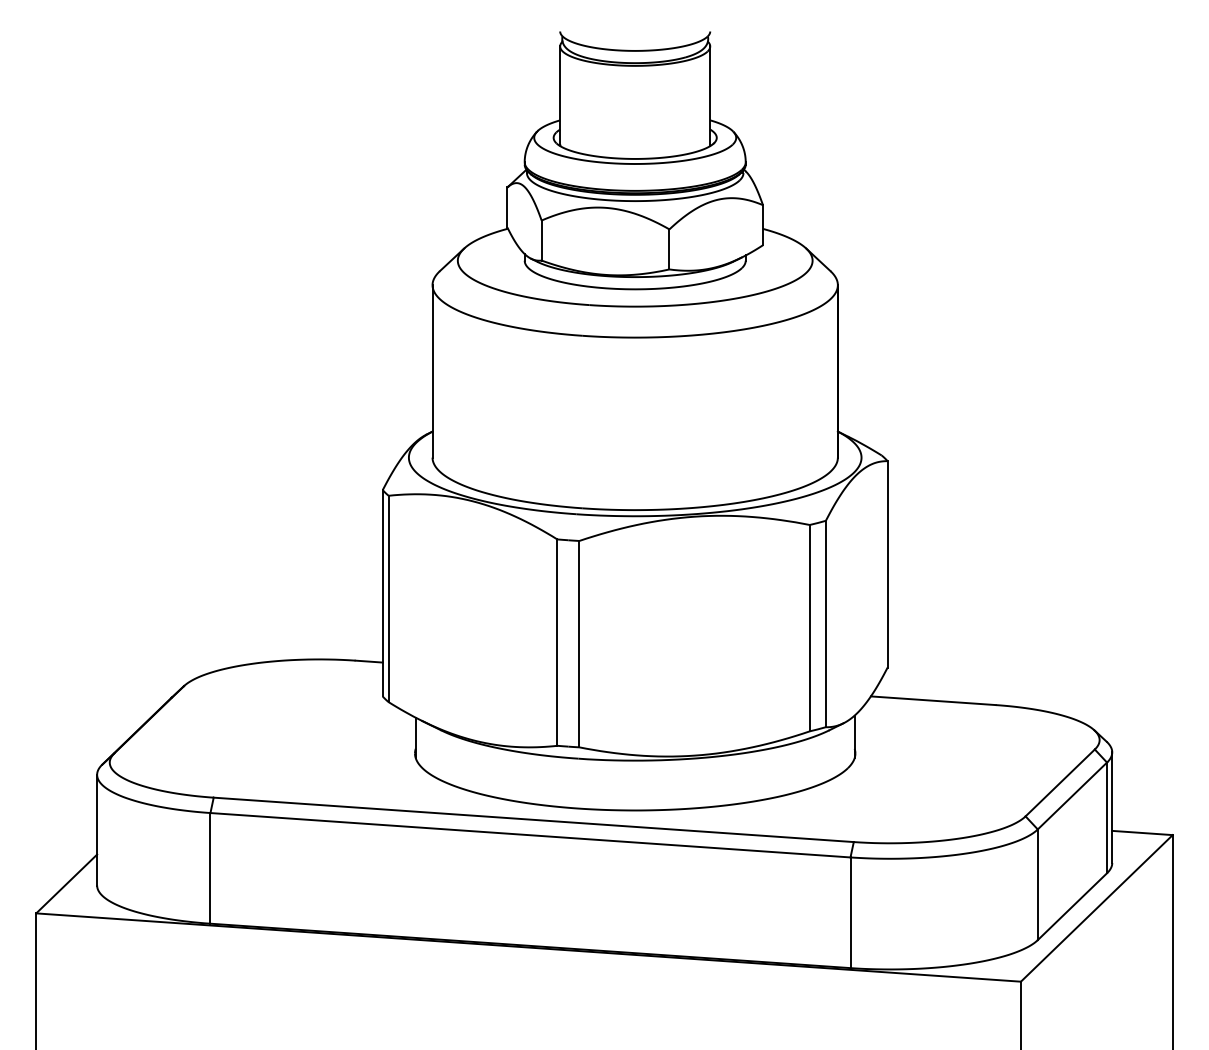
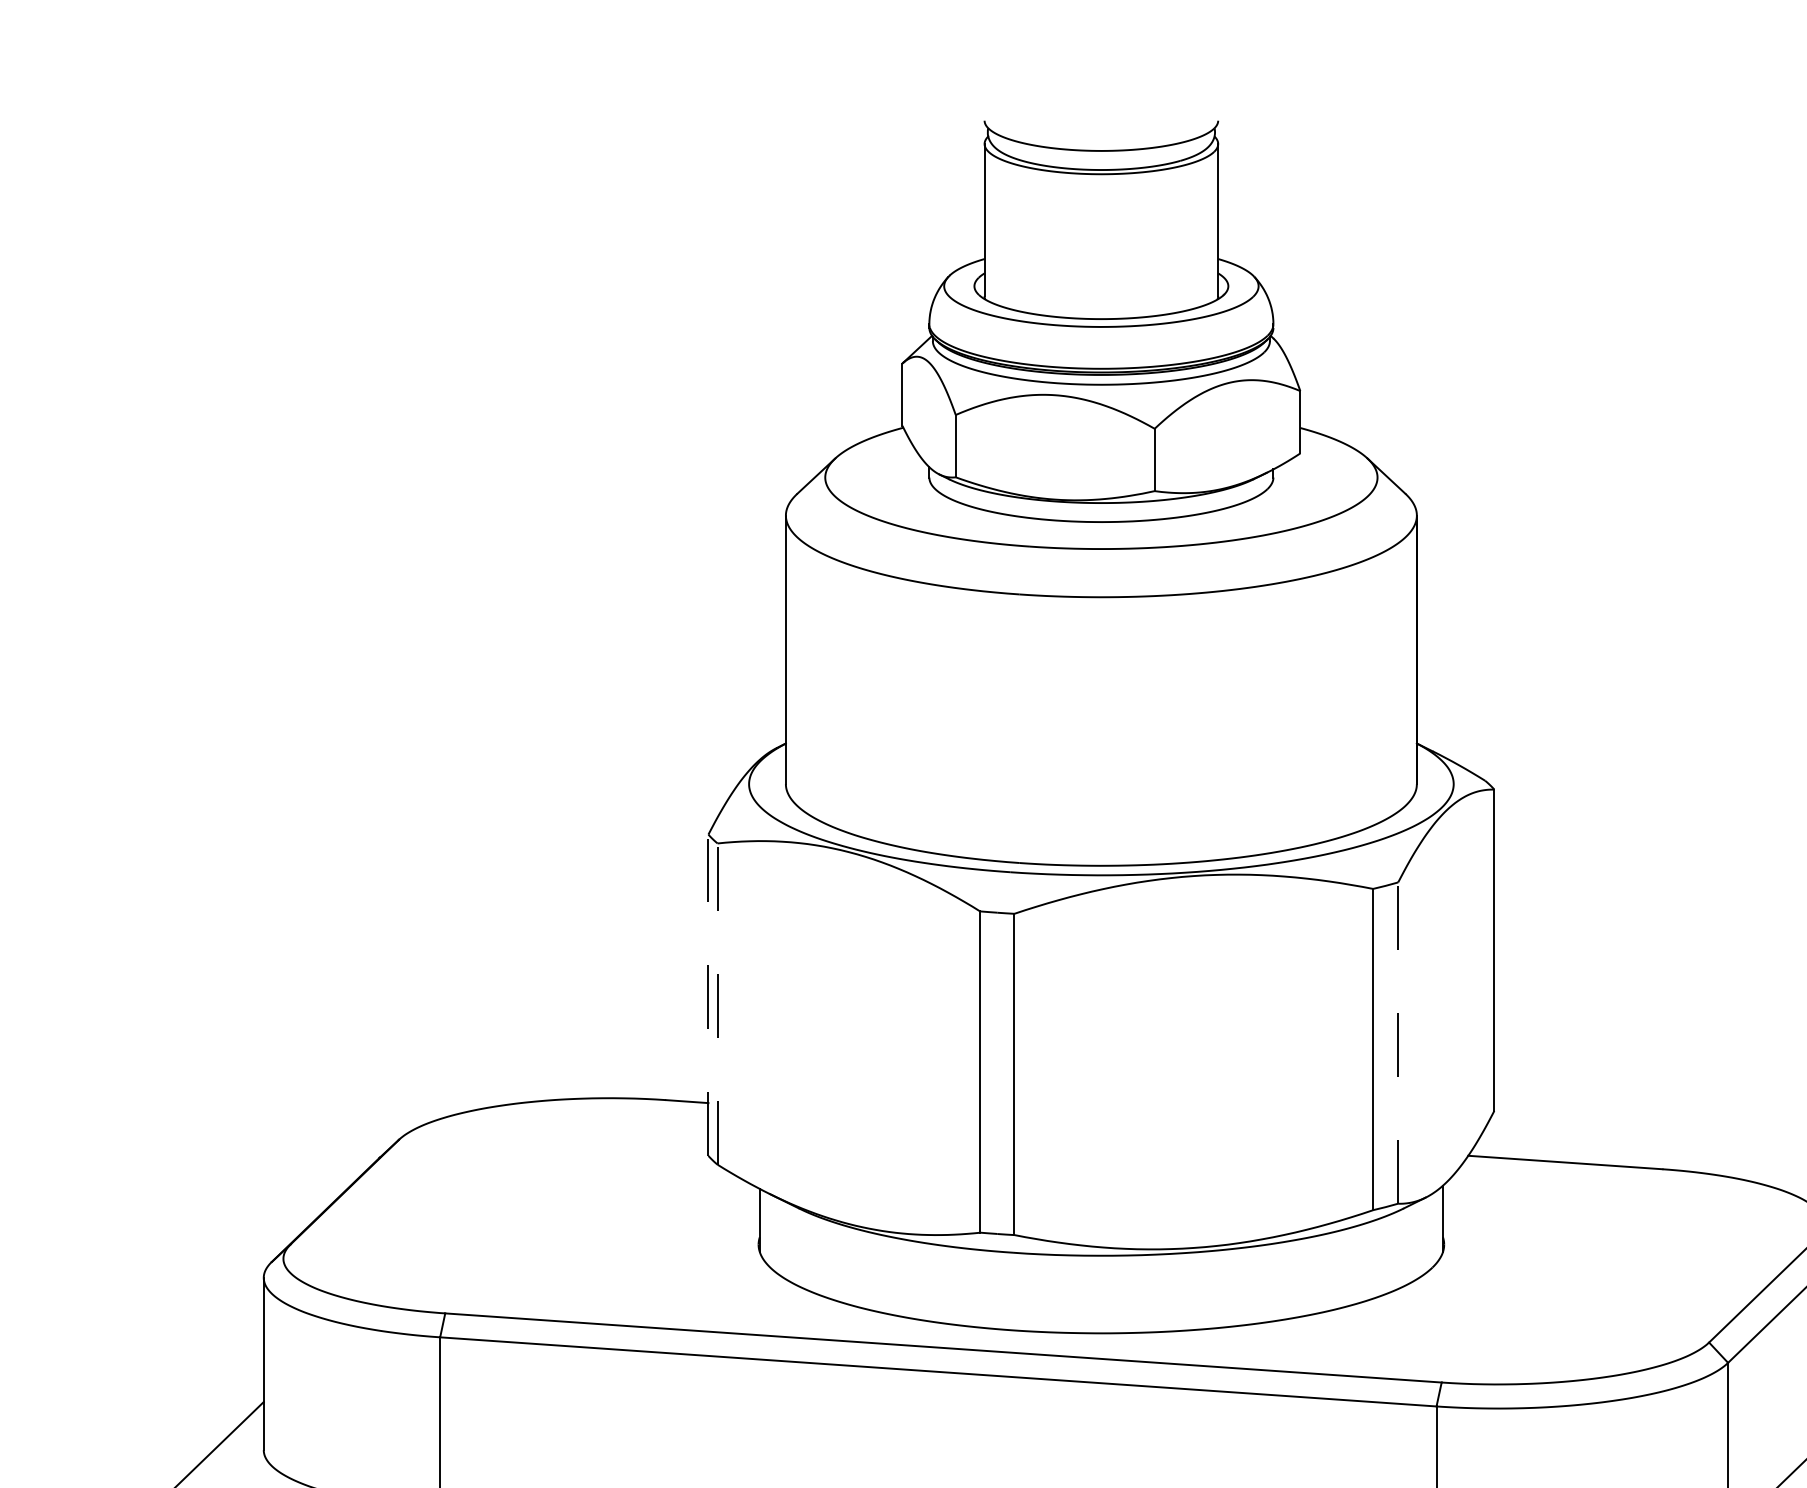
line: (382, 592) -> (707, 994), solid -> dashed
line: (388, 598) -> (717, 1003), solid -> dashed
line: (825, 623) -> (1397, 1042), solid -> dashed

